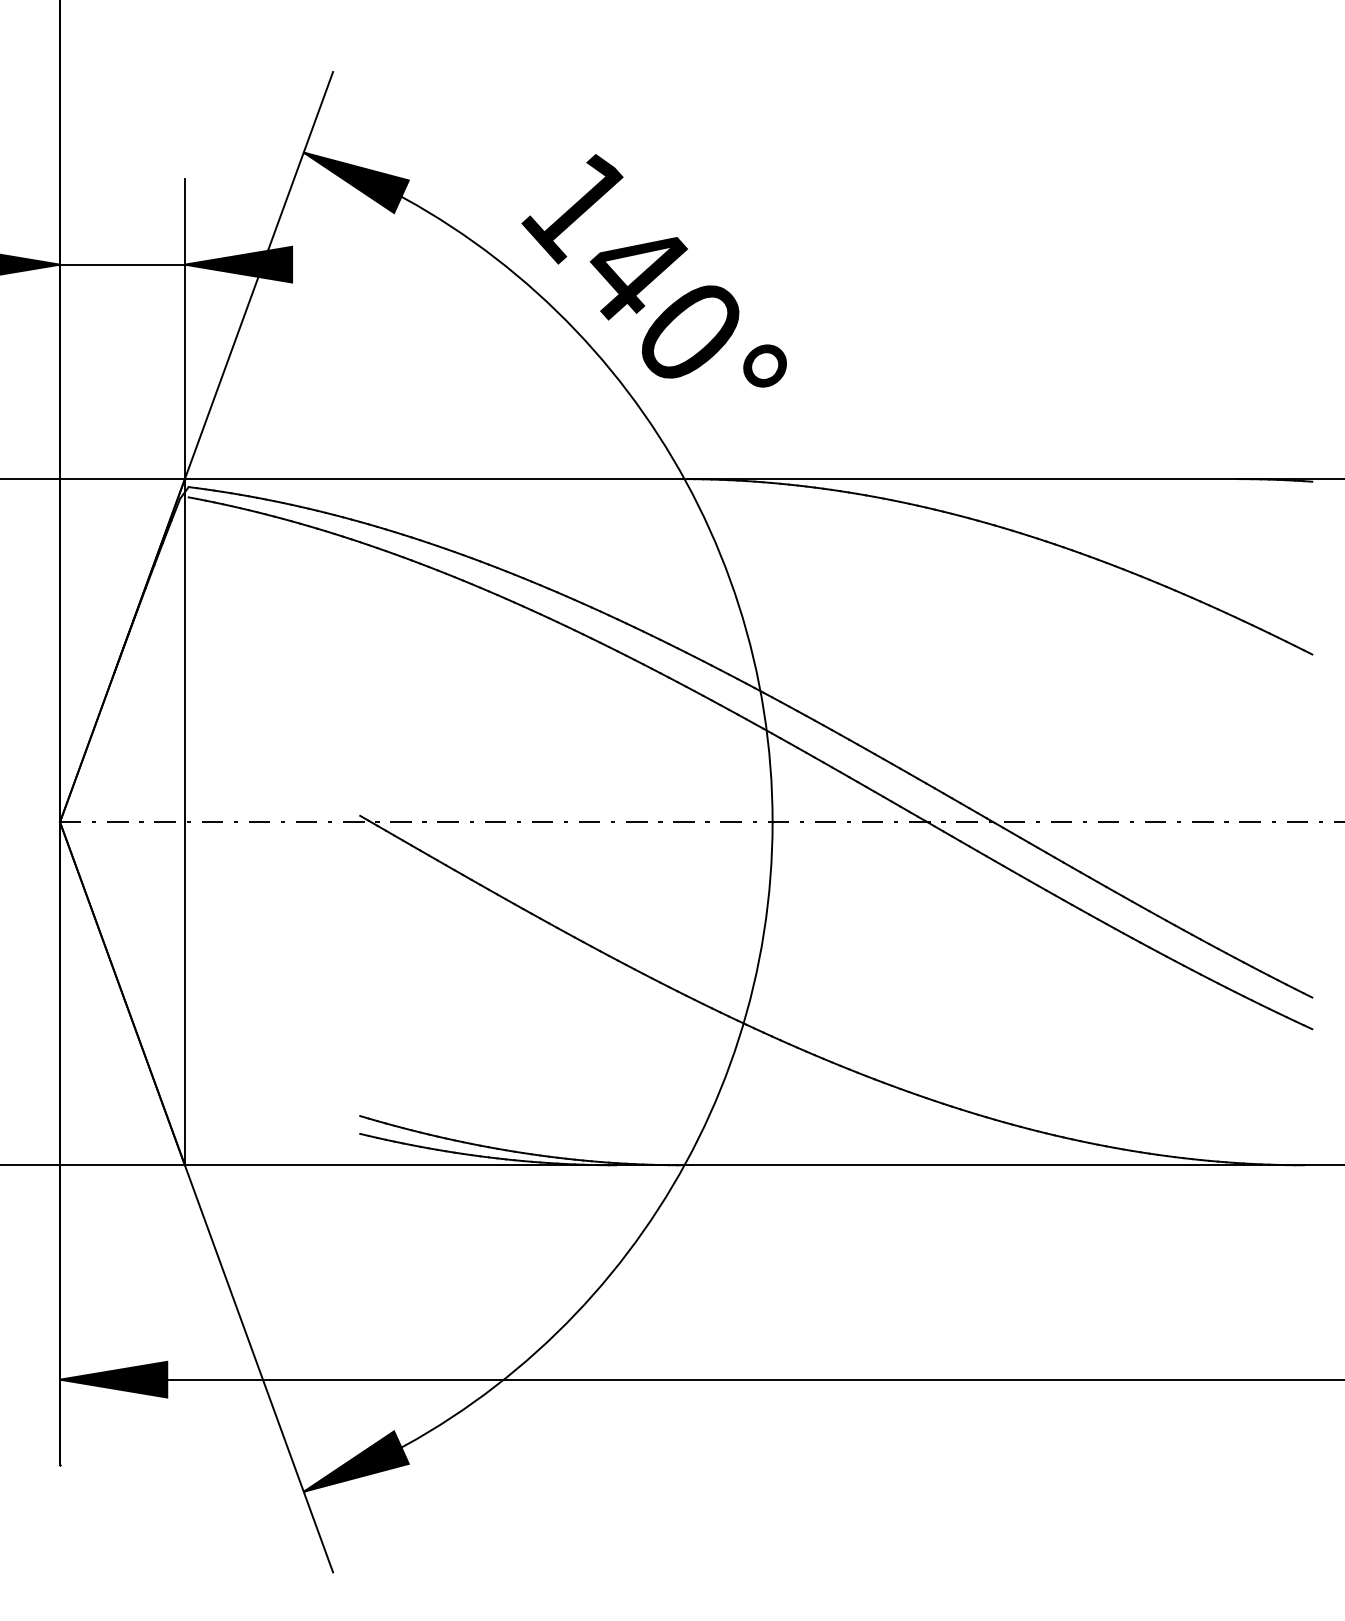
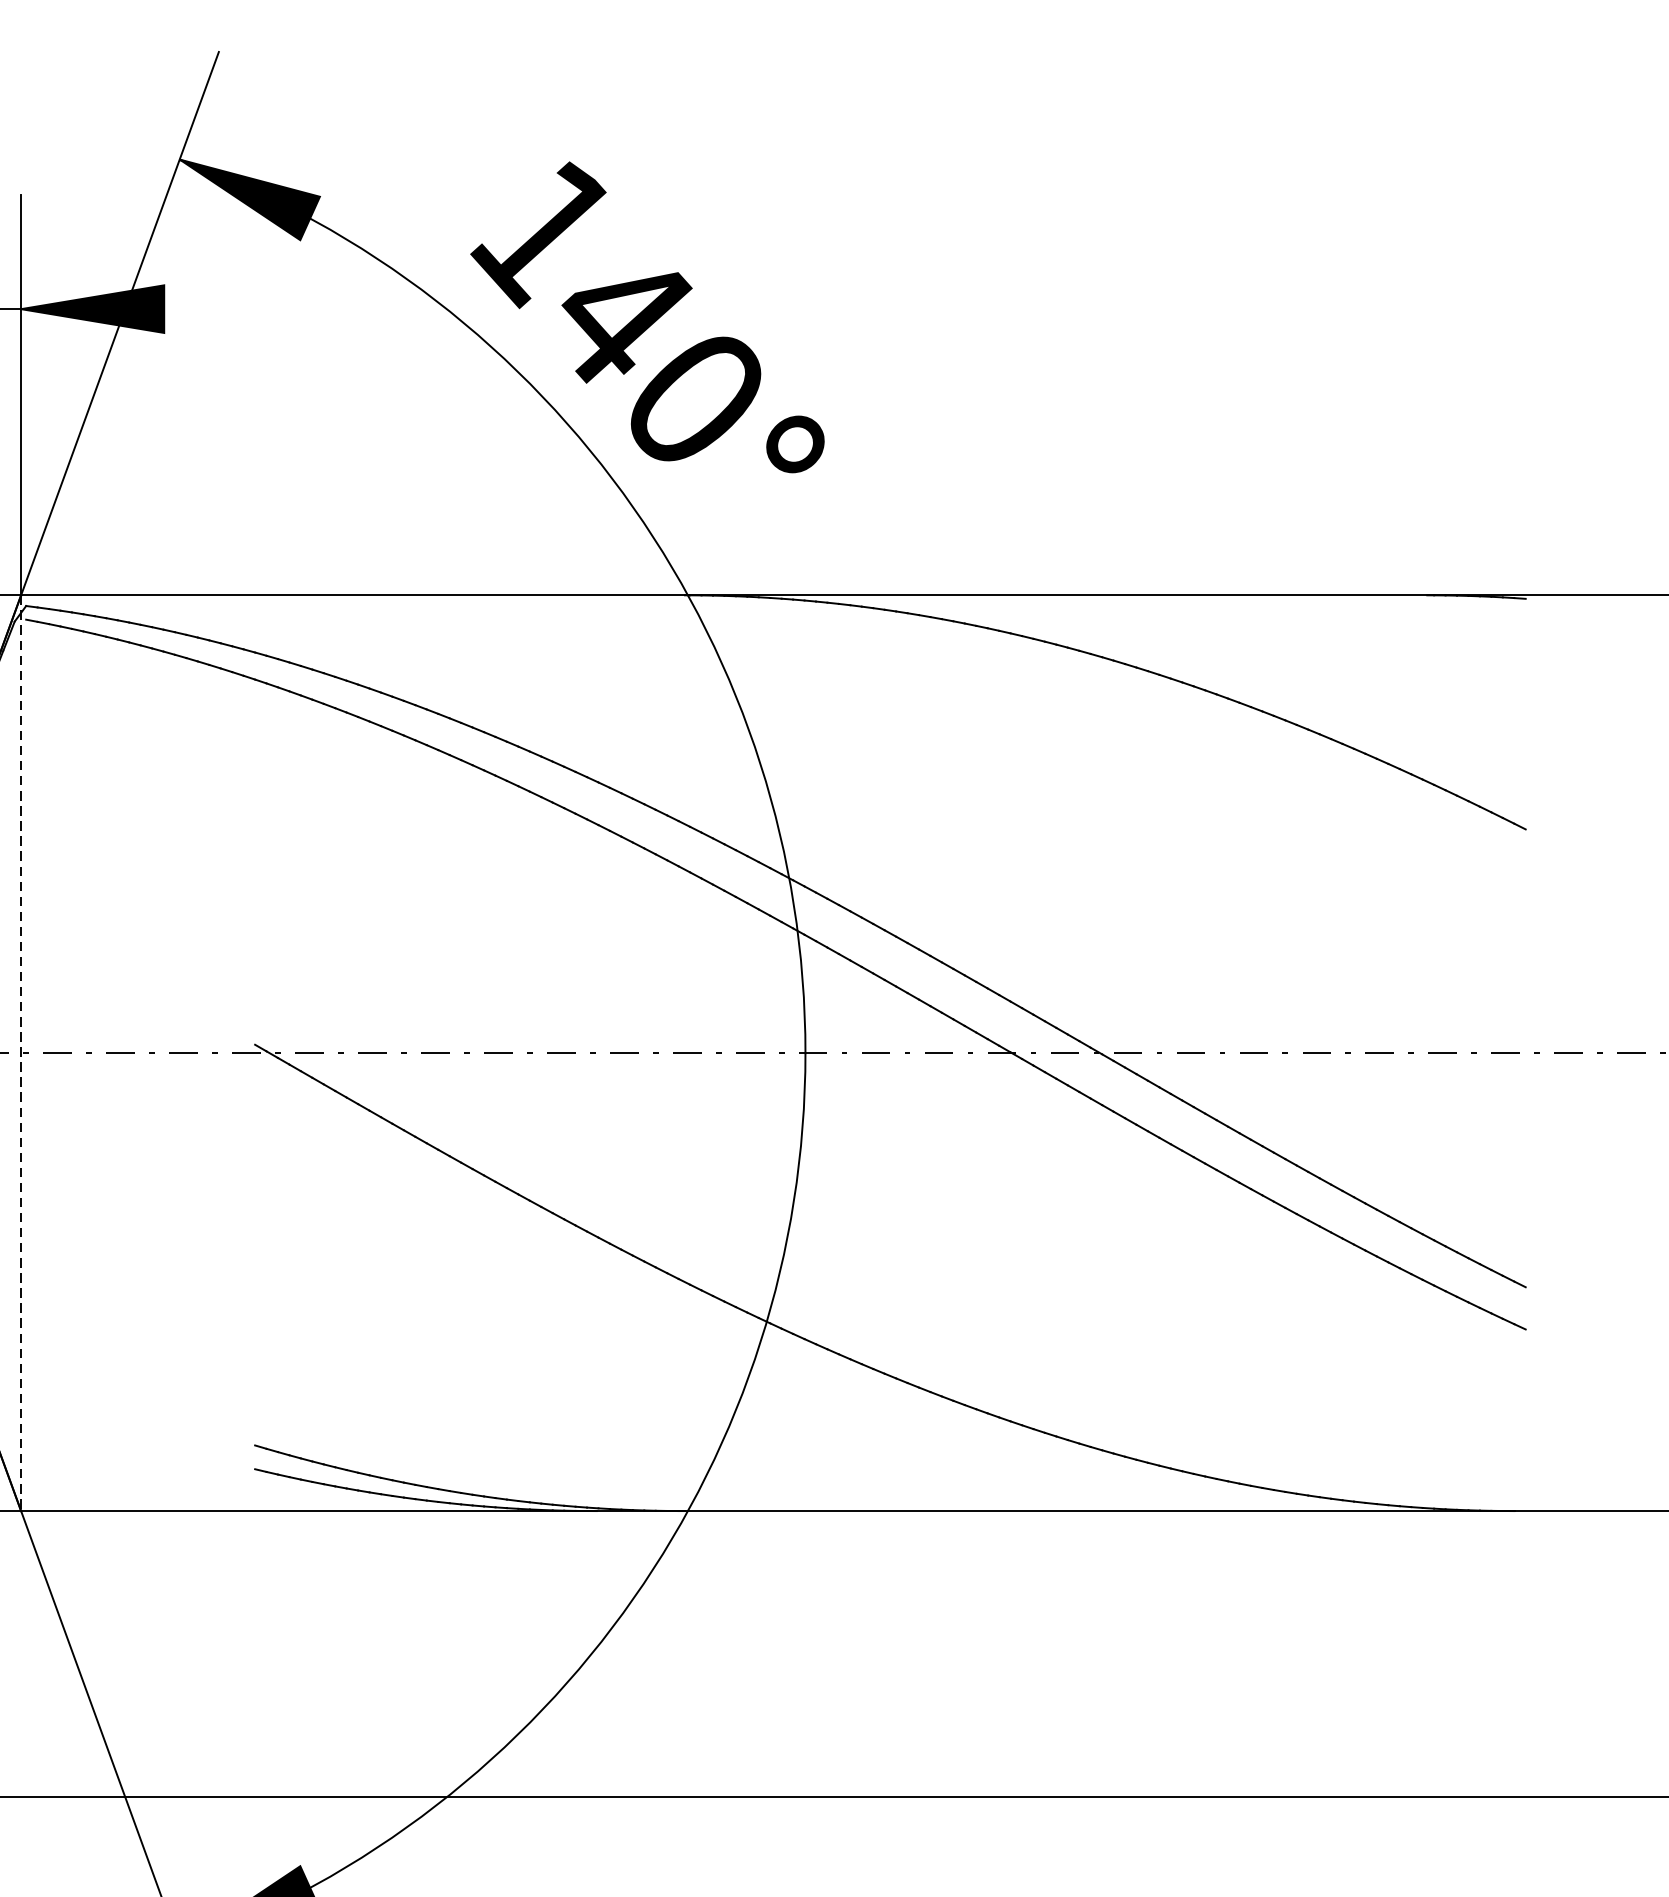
line: (184, 822) -> (20, 1053), solid -> dashed

